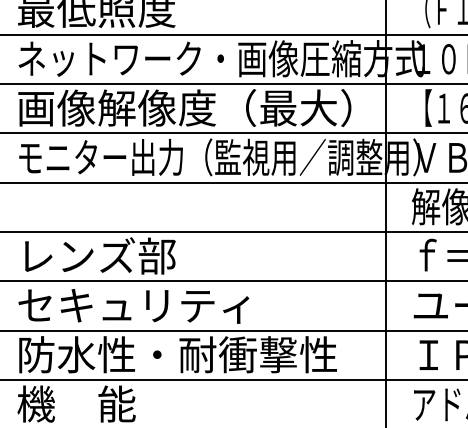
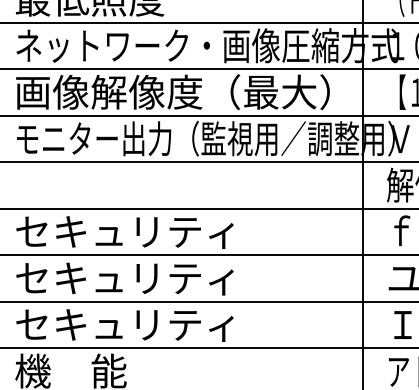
text: (133, 255) -> (124, 231), レンズ部 -> セキュリティ
text: (177, 354) -> (166, 324), 防水性・耐衝撃性 -> セキュリティ

